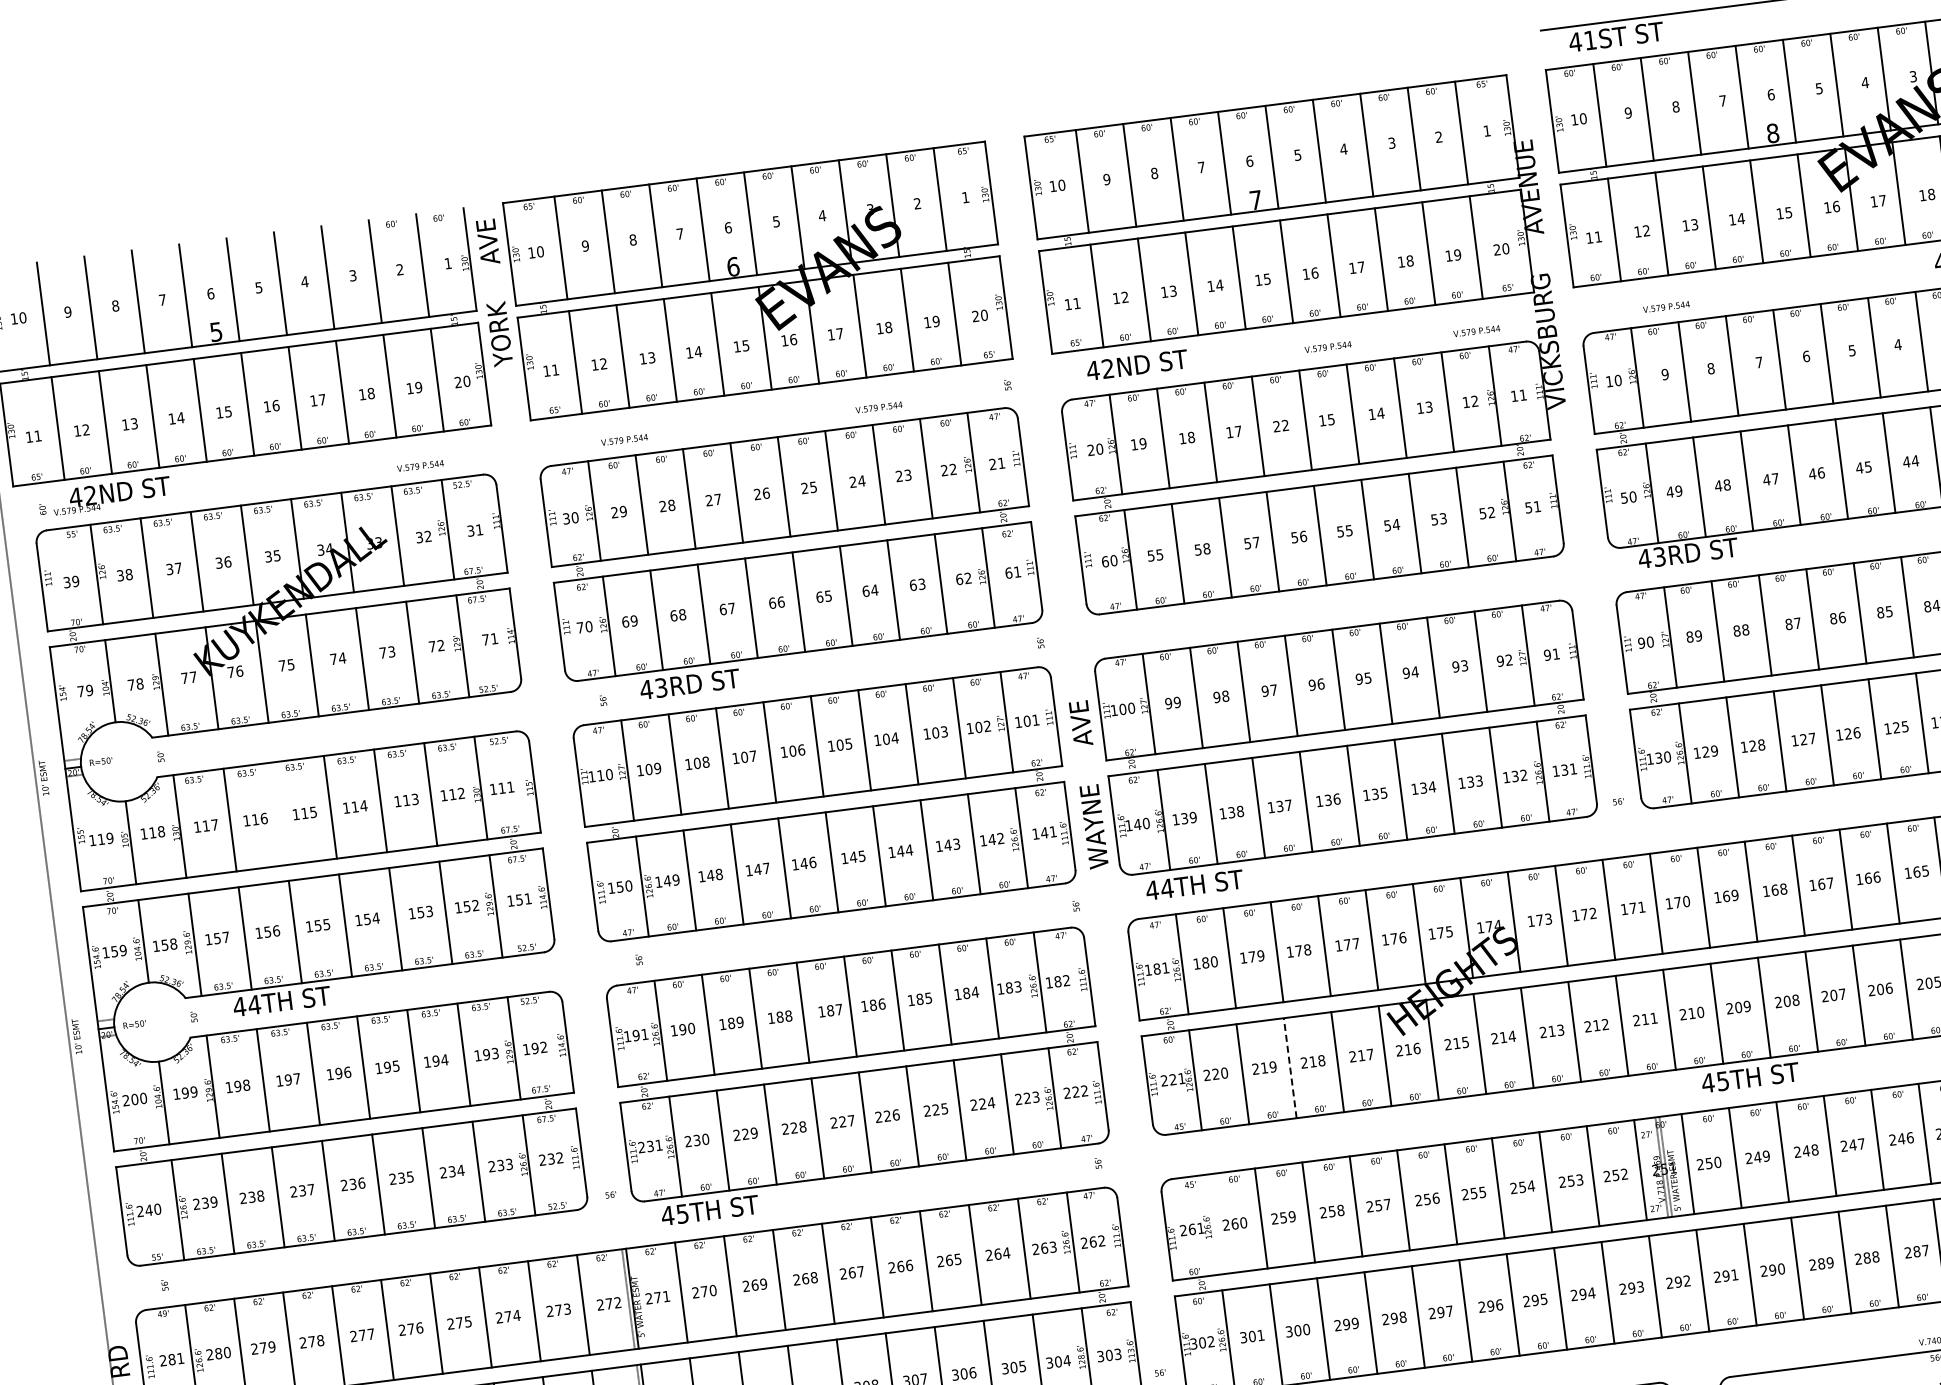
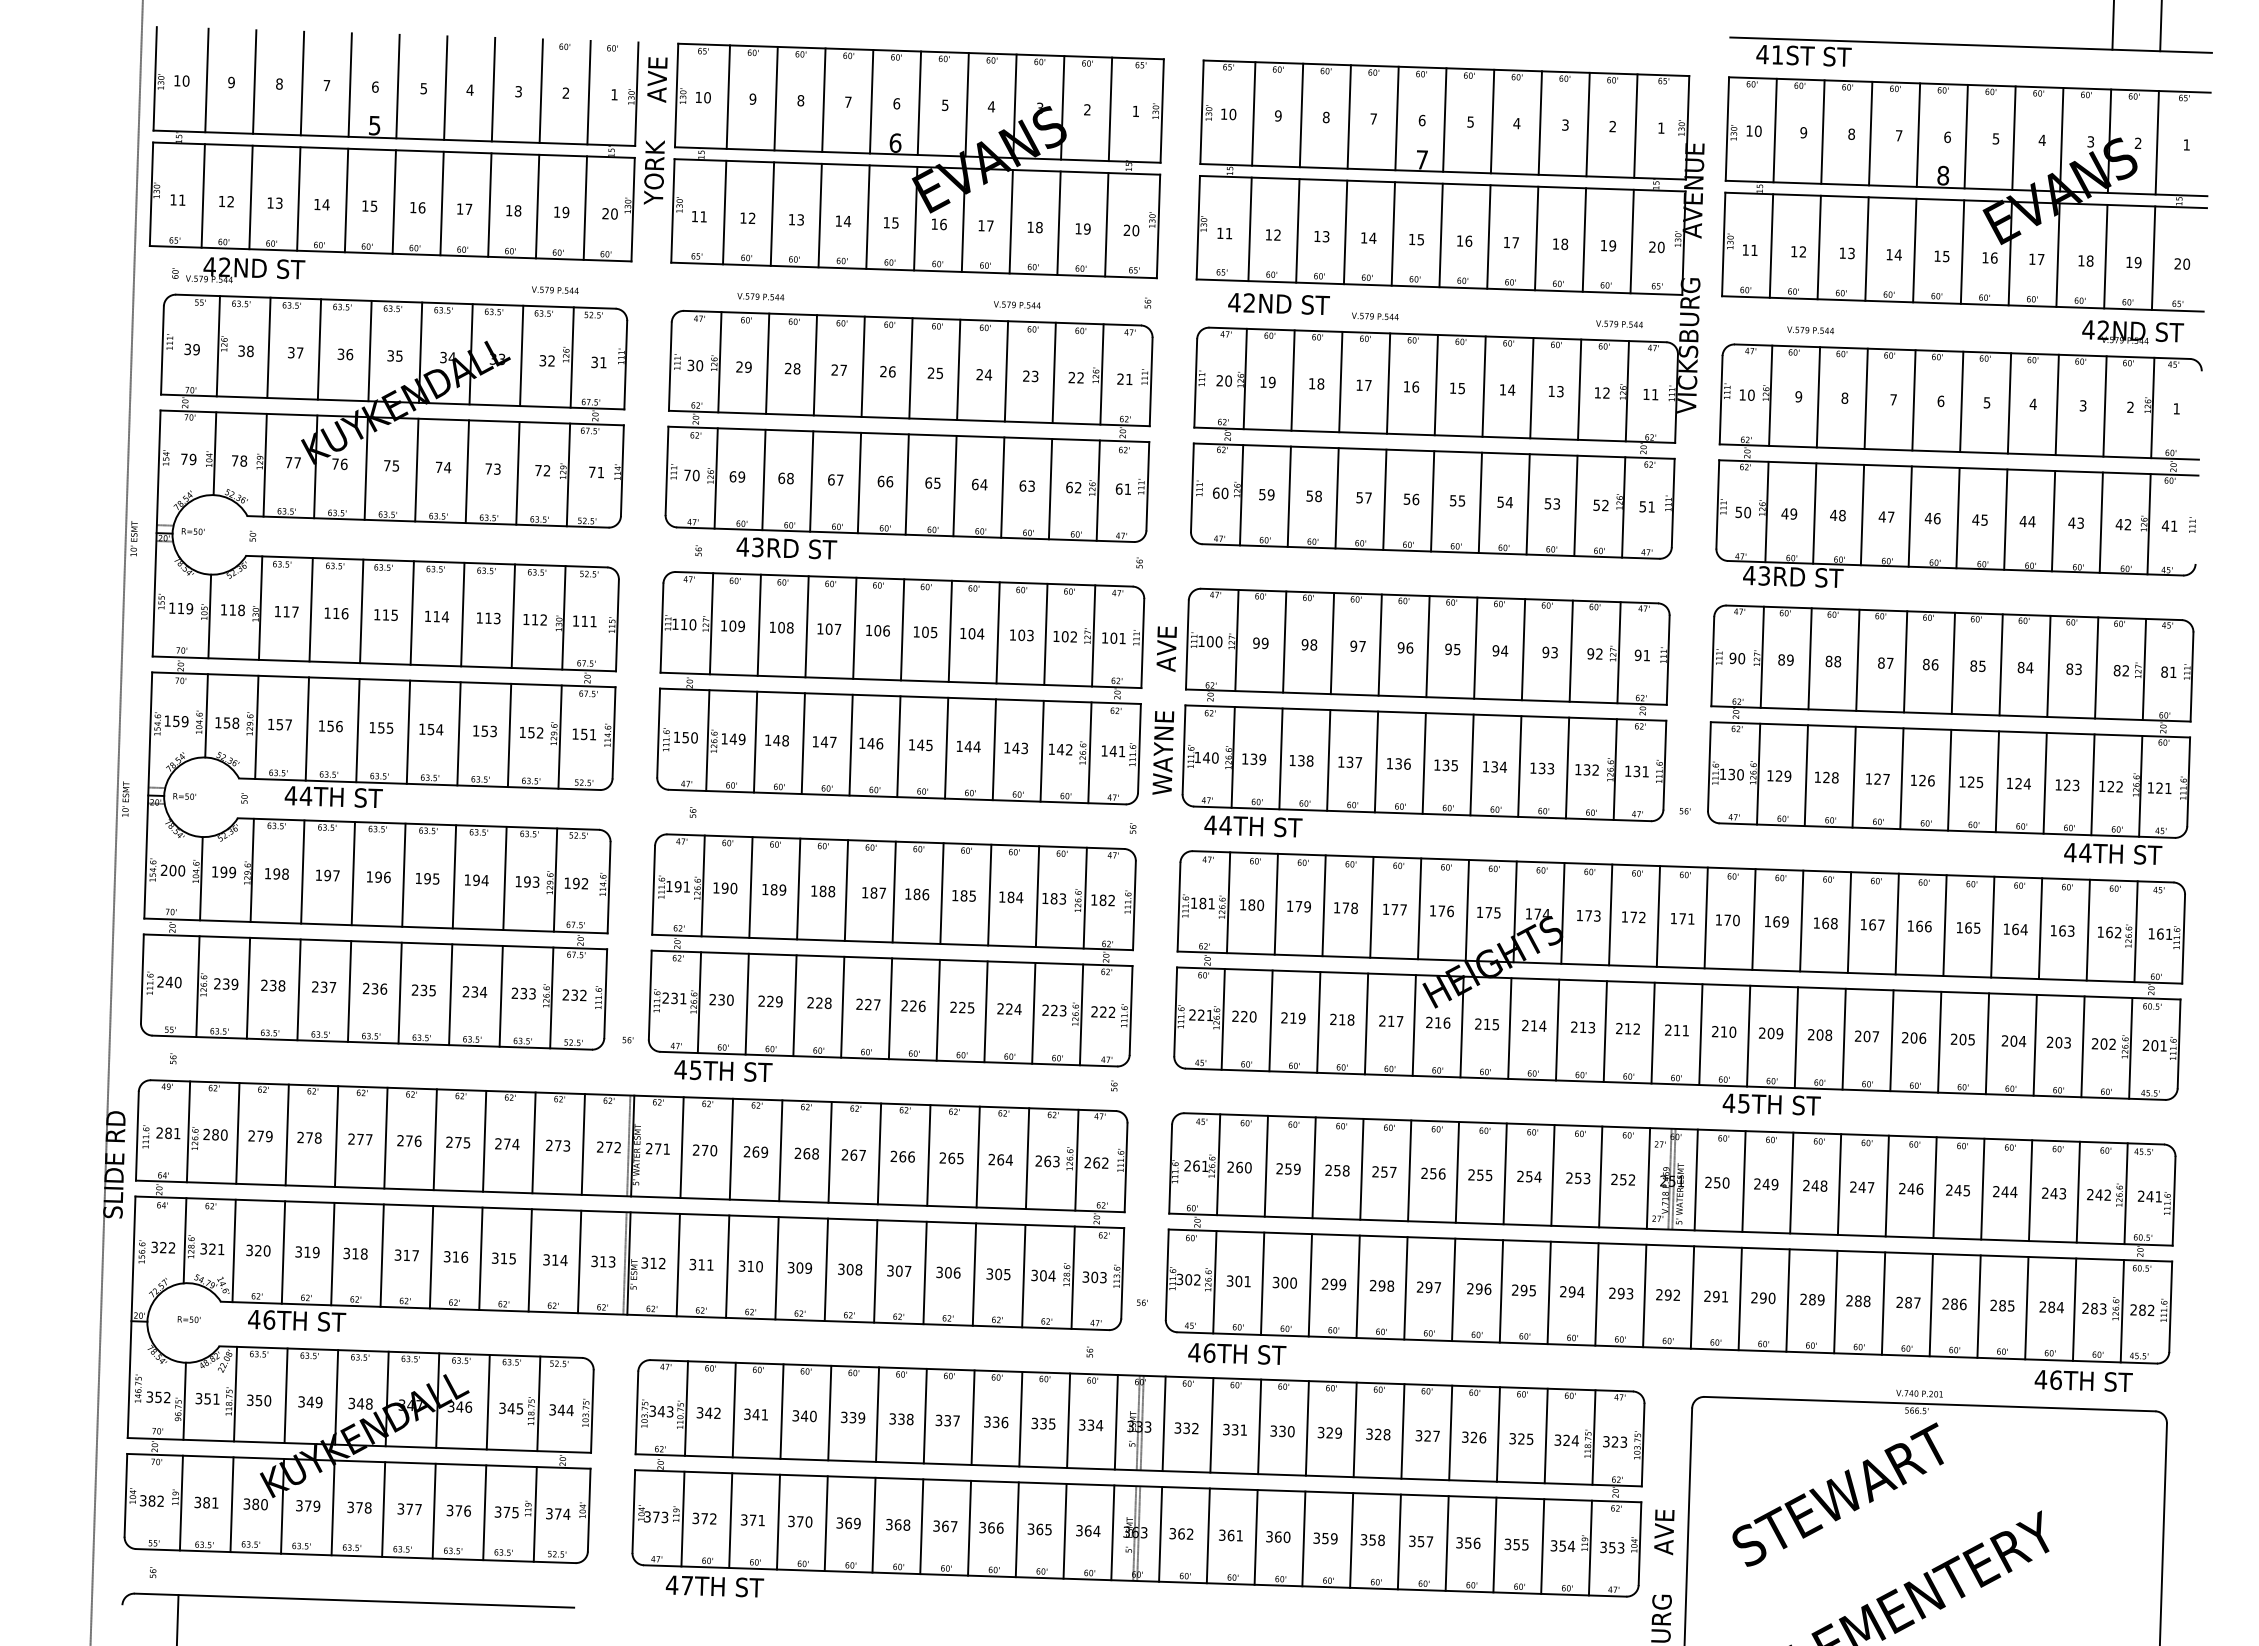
text: (1328, 347) -> (1375, 316), moved
text: (1281, 425) -> (1411, 386), 22 -> 16
text: (1159, 554) -> (1270, 494), 55 -> 59
line: (280, 813) -> (361, 611), added
line: (1289, 1067) -> (1318, 1021), dashed -> solid
line: (1213, 1224) -> (1218, 1164), added

